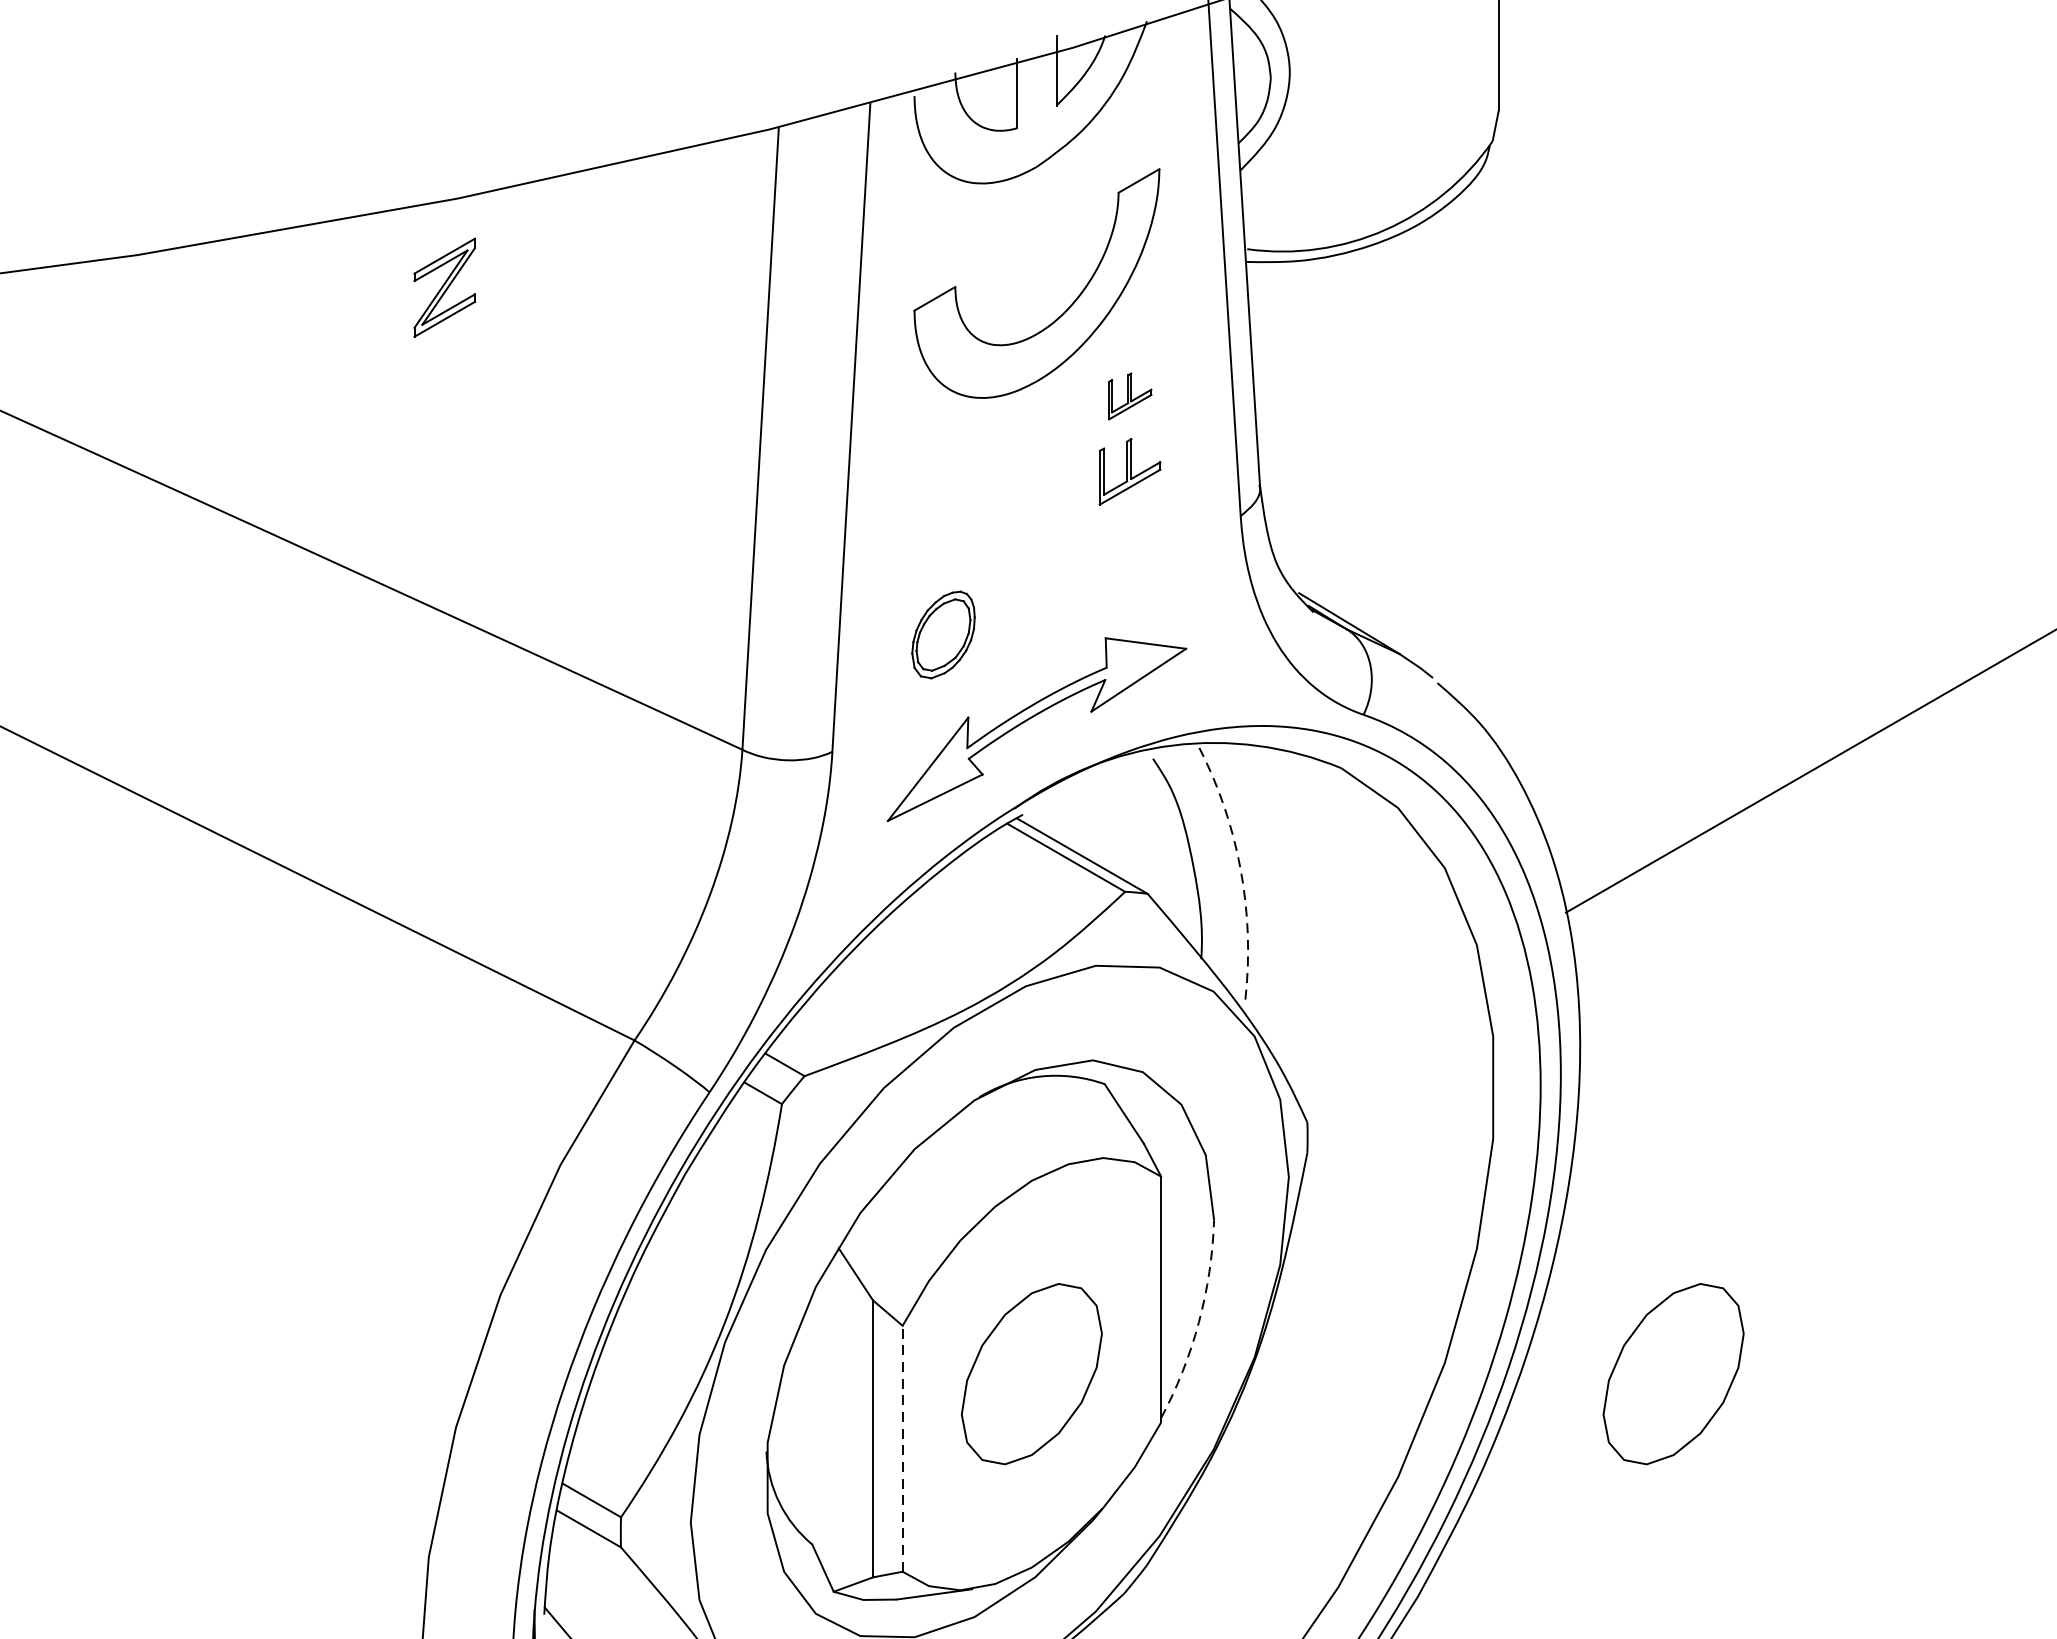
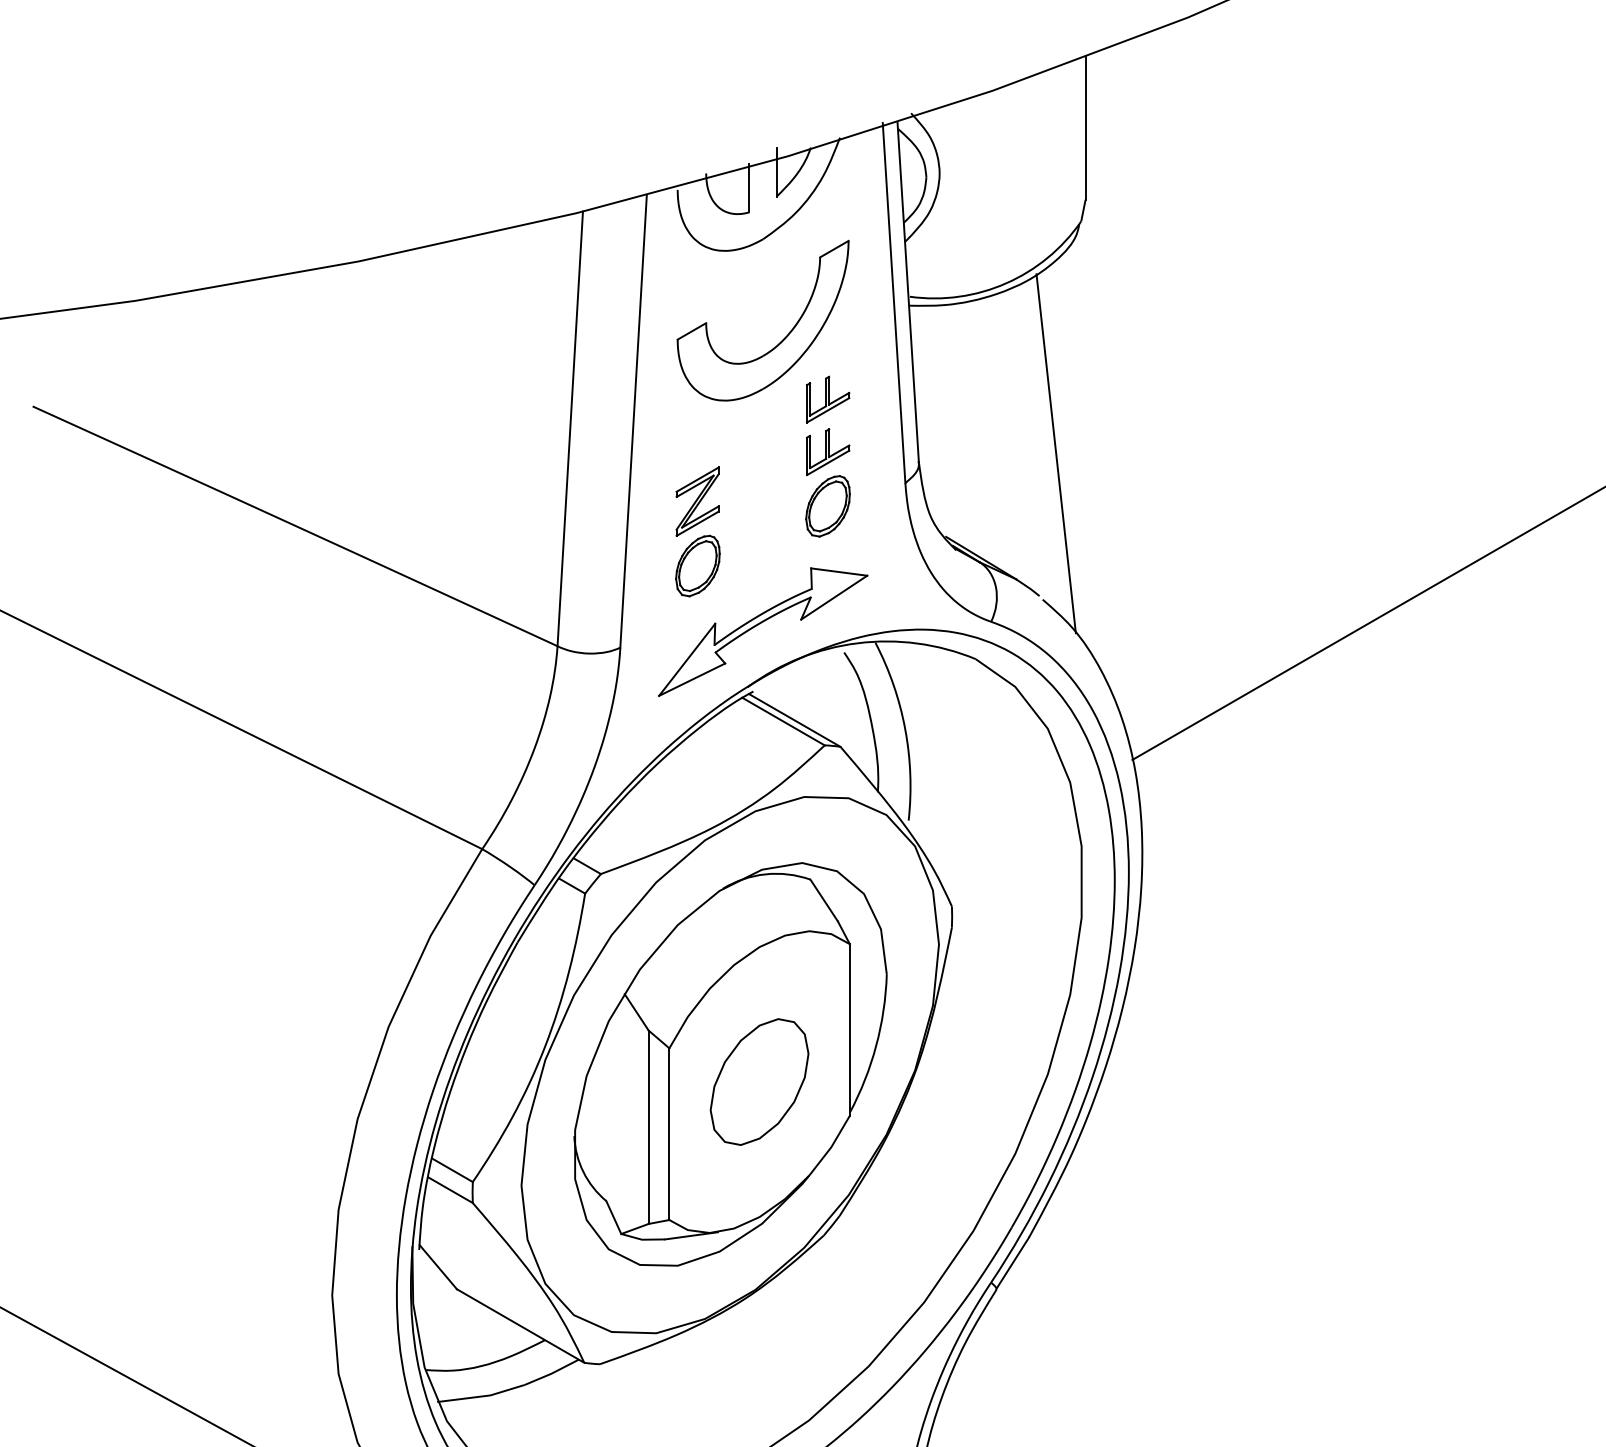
part: (444, 287) -> (697, 501), moved
part: (1130, 396) -> (828, 399), size x1.43
line: (1455, 473) -> (1055, 453), added
part: (1129, 549) -> (827, 506), added
arc: (1240, 869) -> (905, 729), dashed -> solid
arc: (1199, 1321) -> (876, 1045), dashed -> solid
part: (1673, 1373) -> (1207, 1081), removed
line: (902, 1449) -> (669, 1134), dashed -> solid

